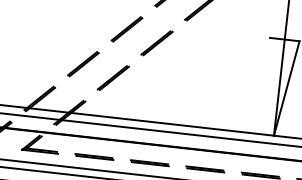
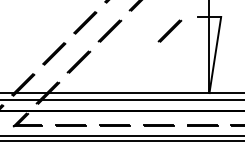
line: (232, 50) -> (169, 30), added

